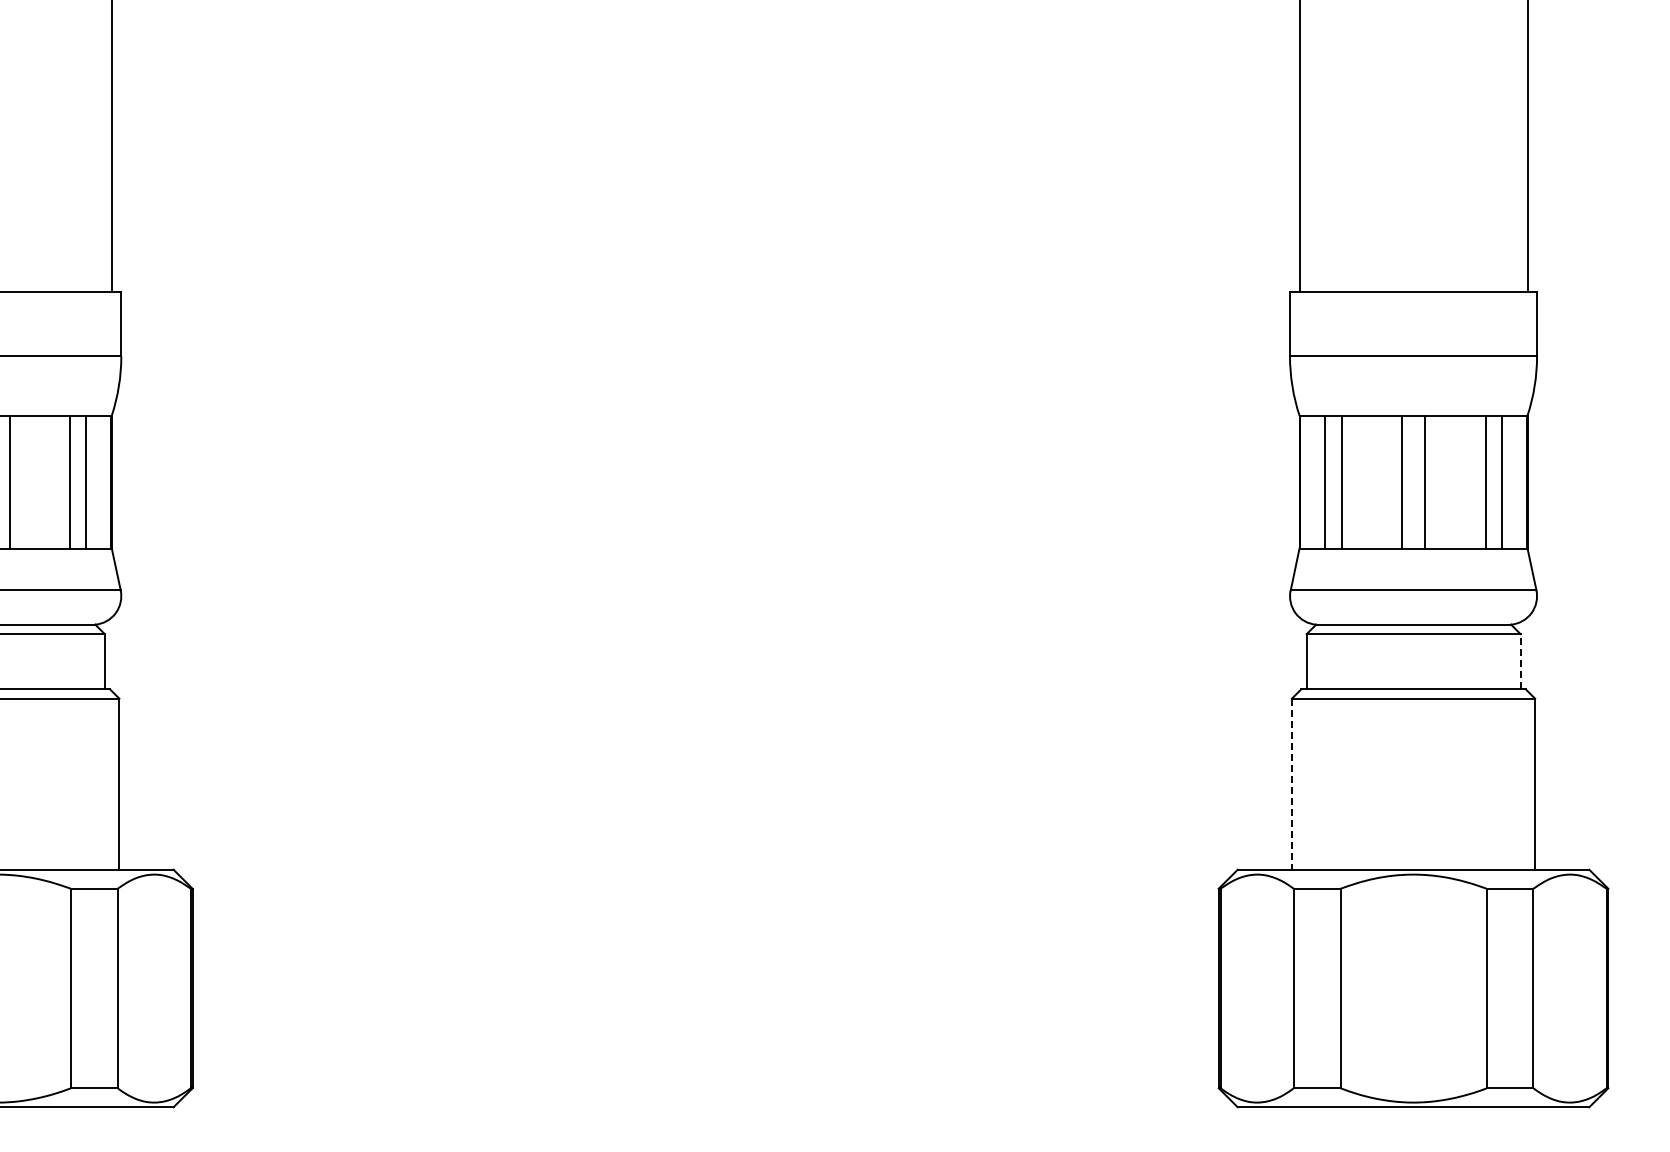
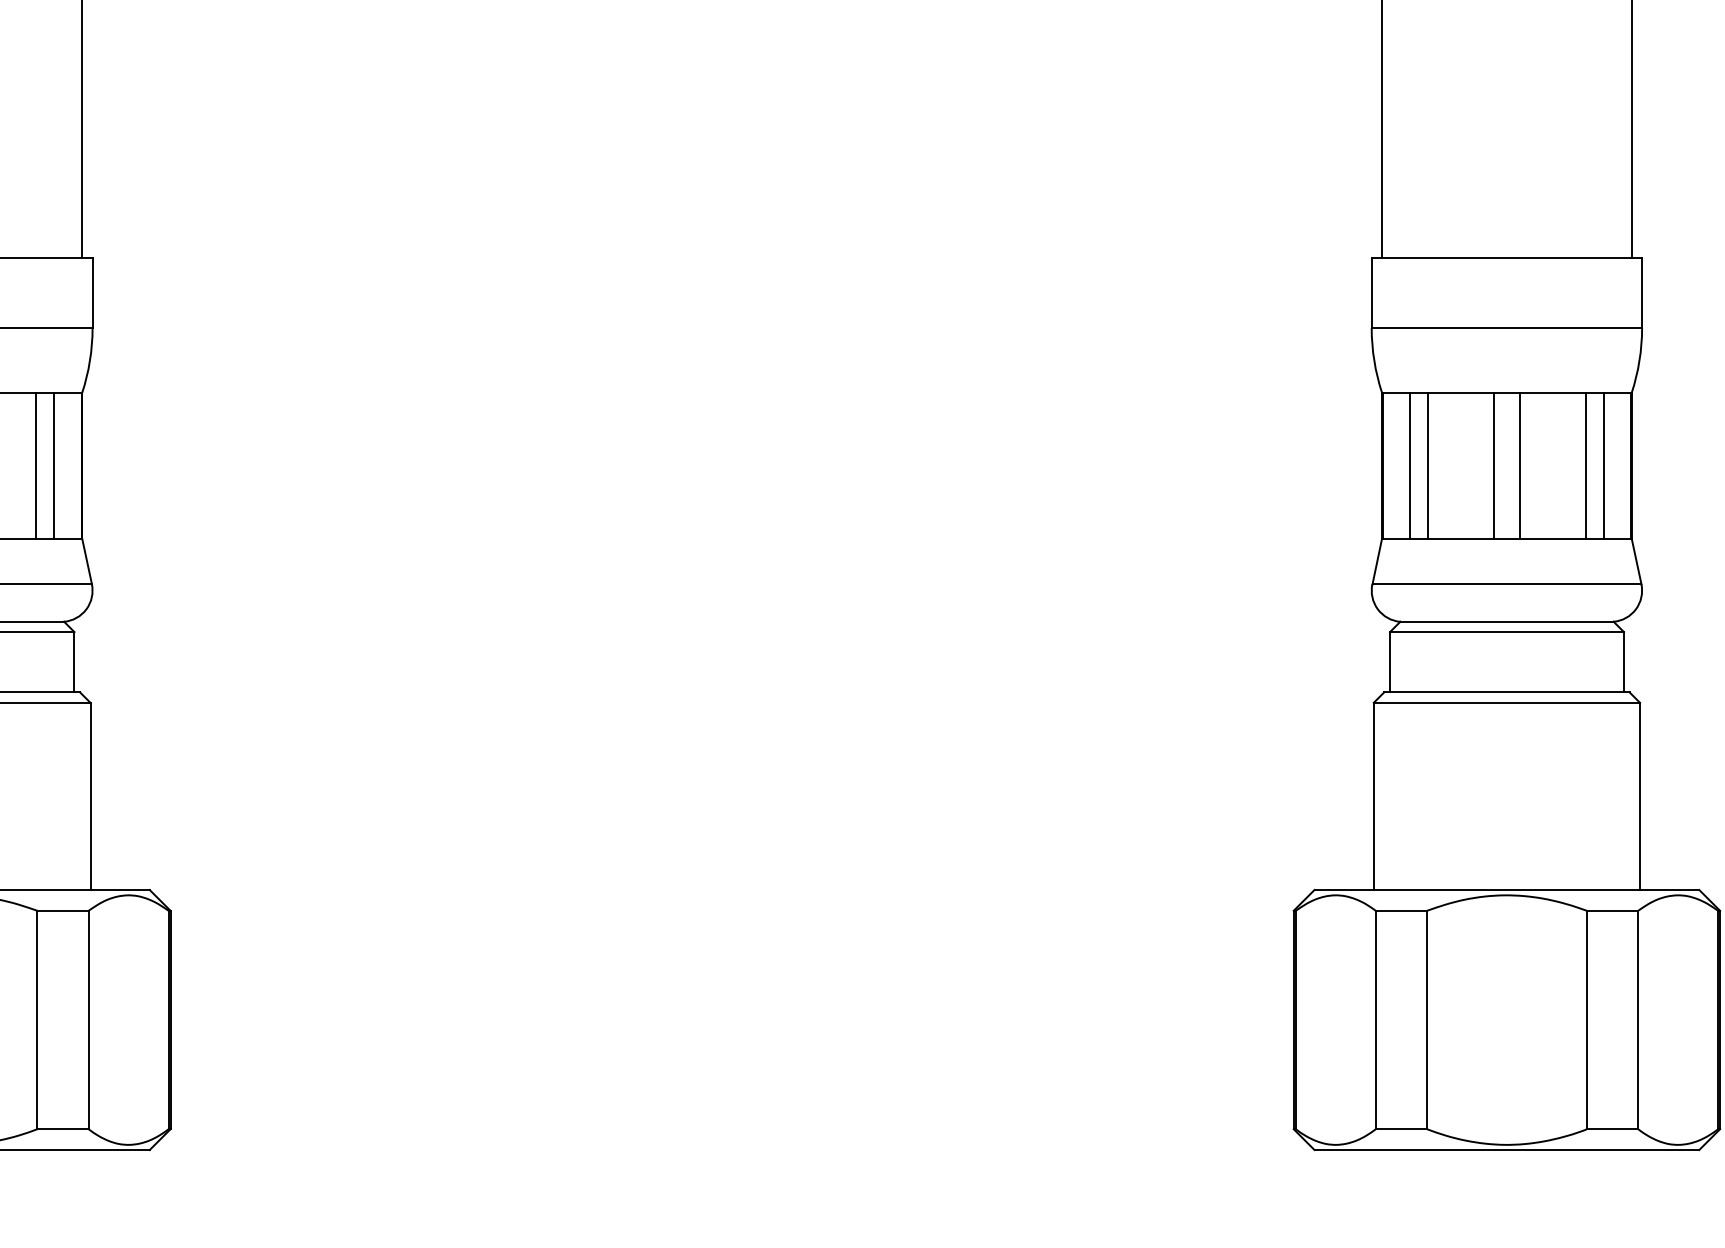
line: (1520, 661) -> (1623, 662), dashed -> solid
line: (1291, 784) -> (1373, 796), dashed -> solid

